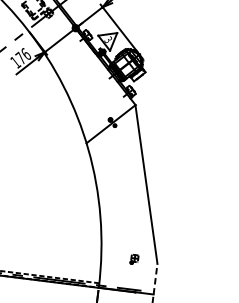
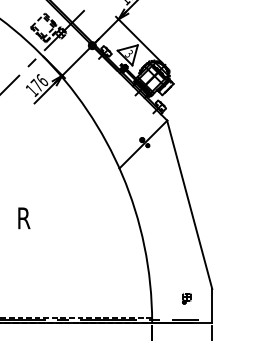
part: (134, 259) -> (186, 298), moved
line: (155, 278) -> (212, 305), dashed -> solid

